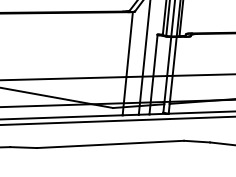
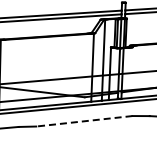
line: (109, 144) -> (83, 121), solid -> dashed

